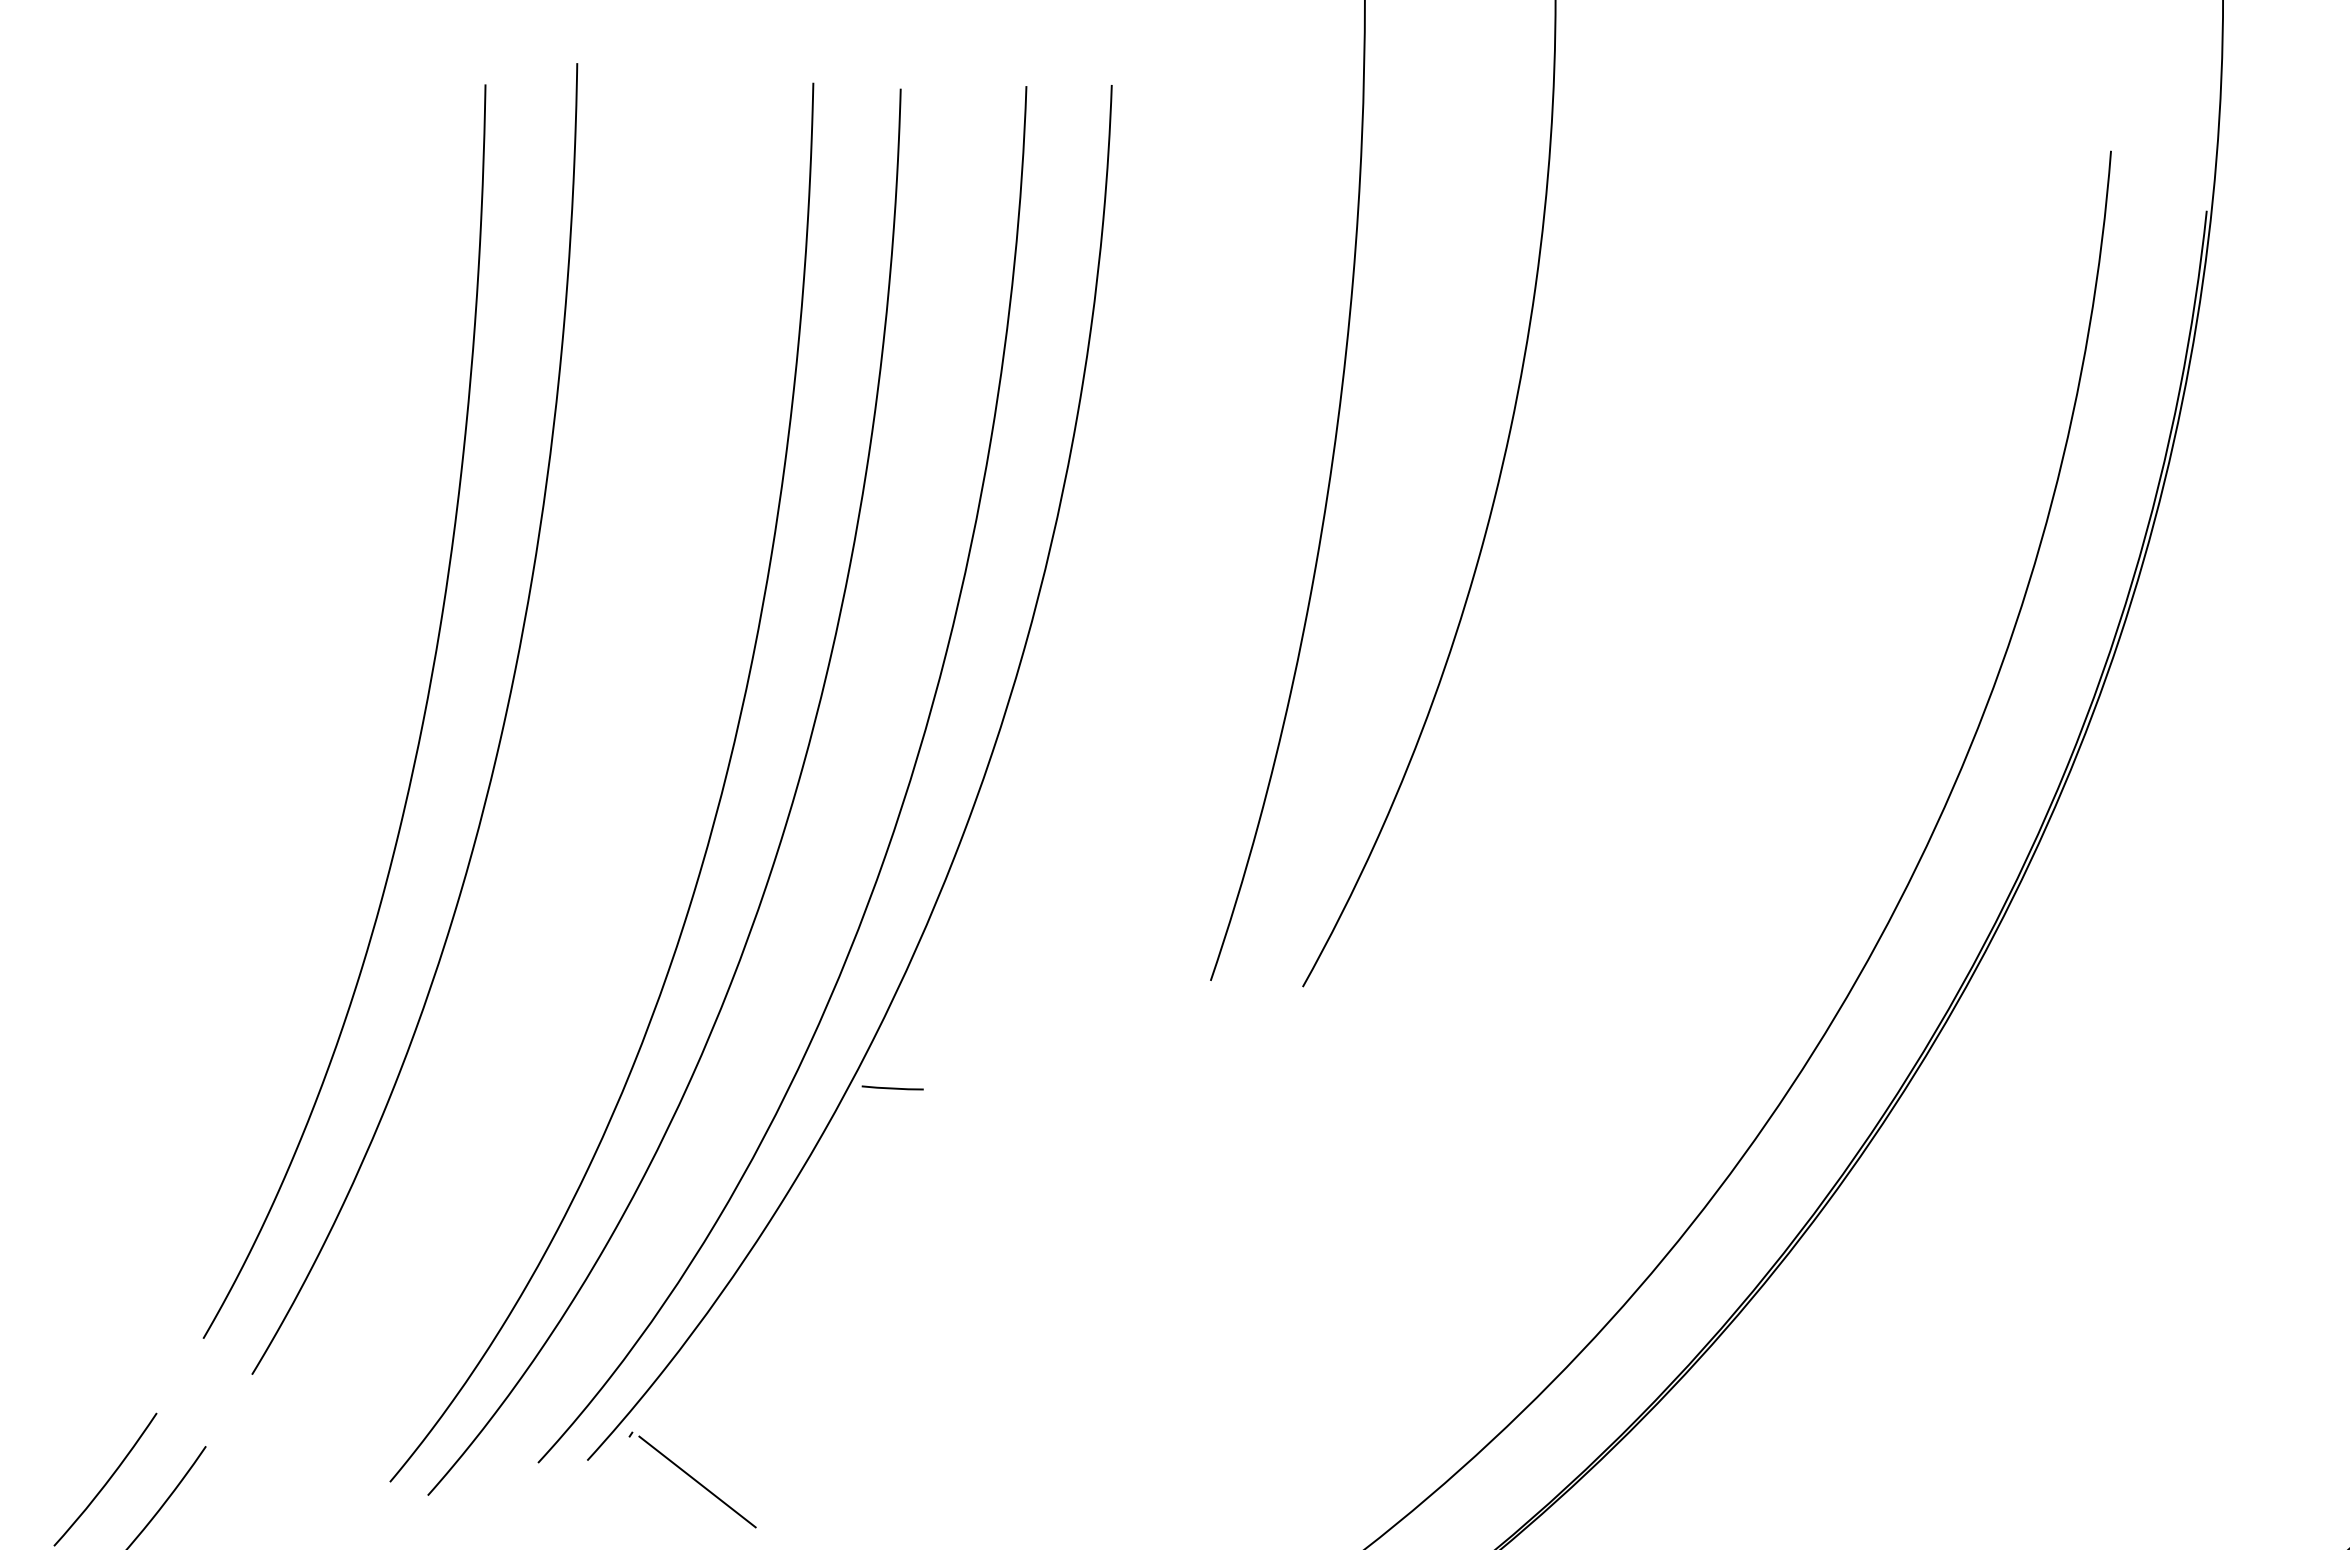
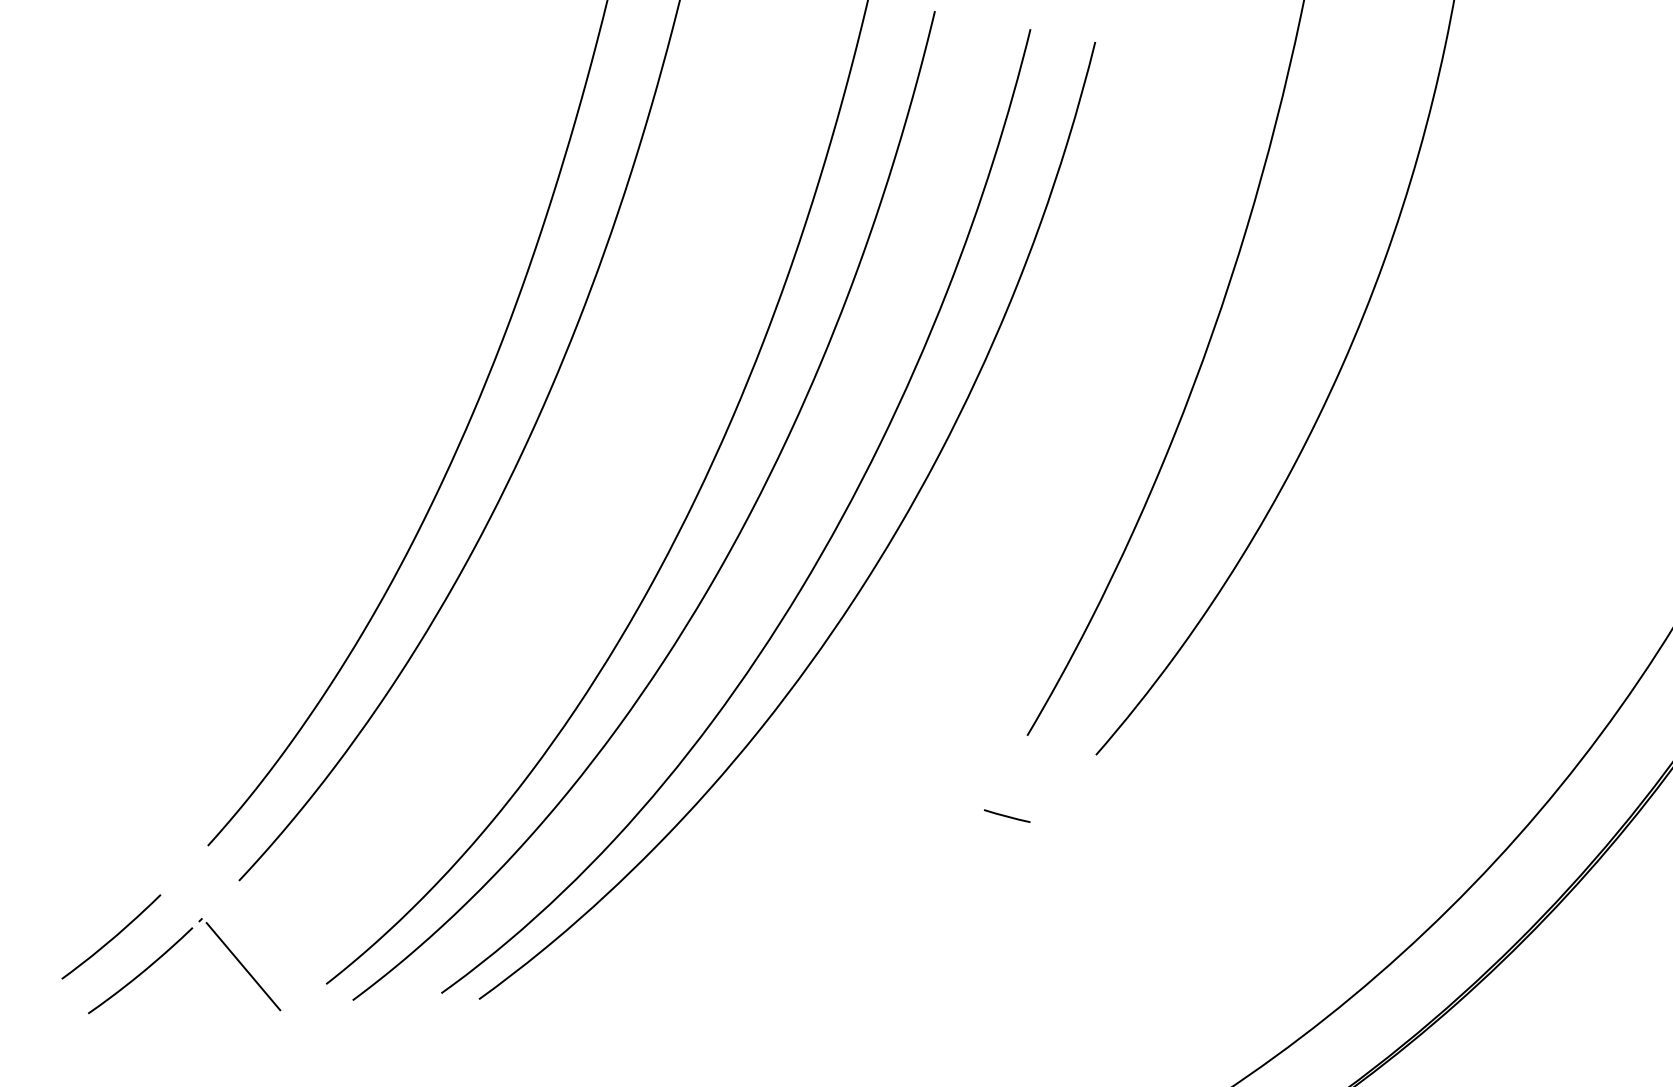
line: (892, 1087) -> (1007, 815), moved
part: (692, 1479) -> (240, 963), moved

